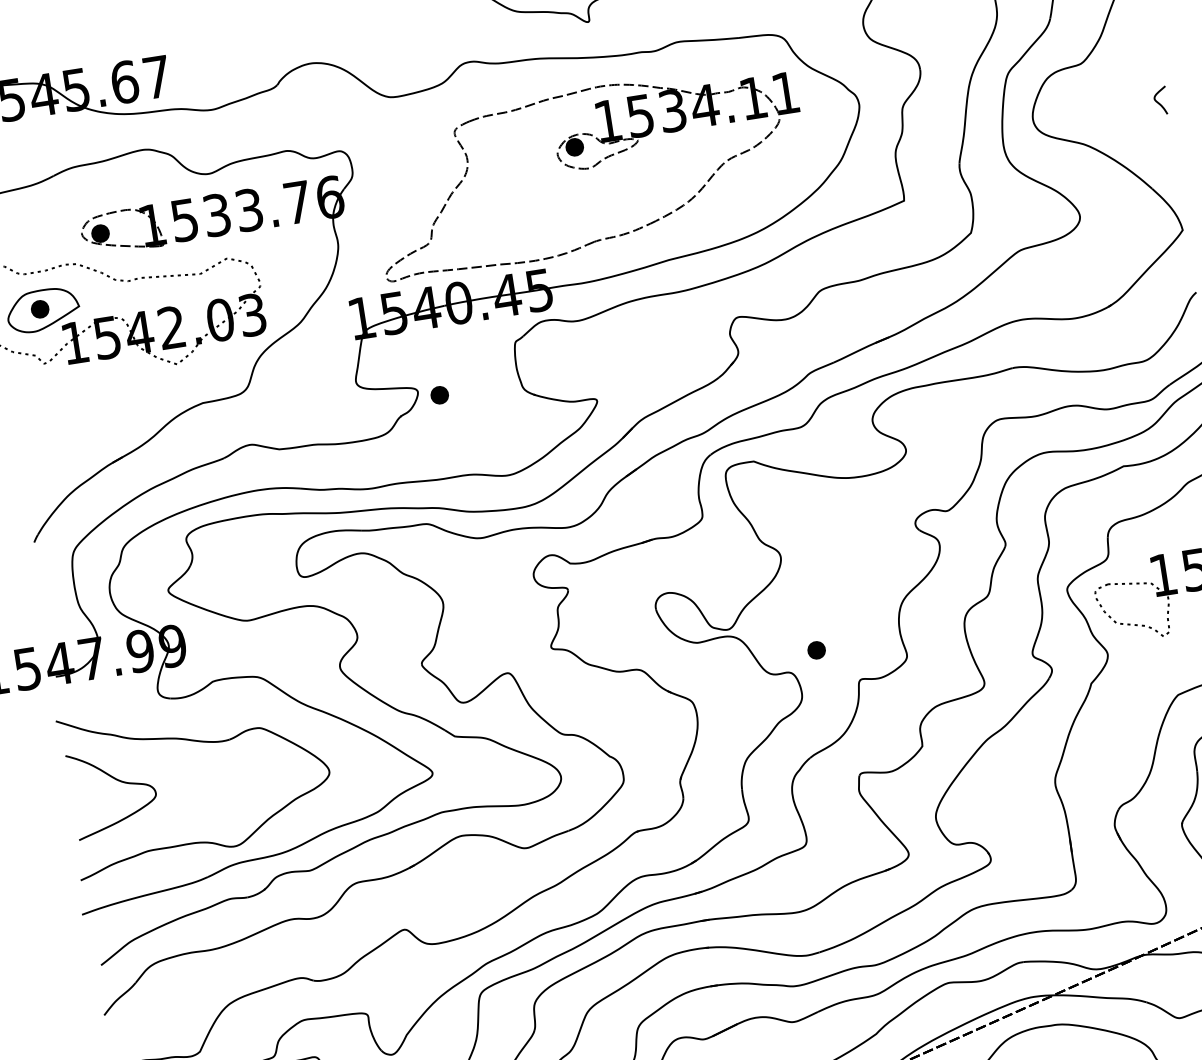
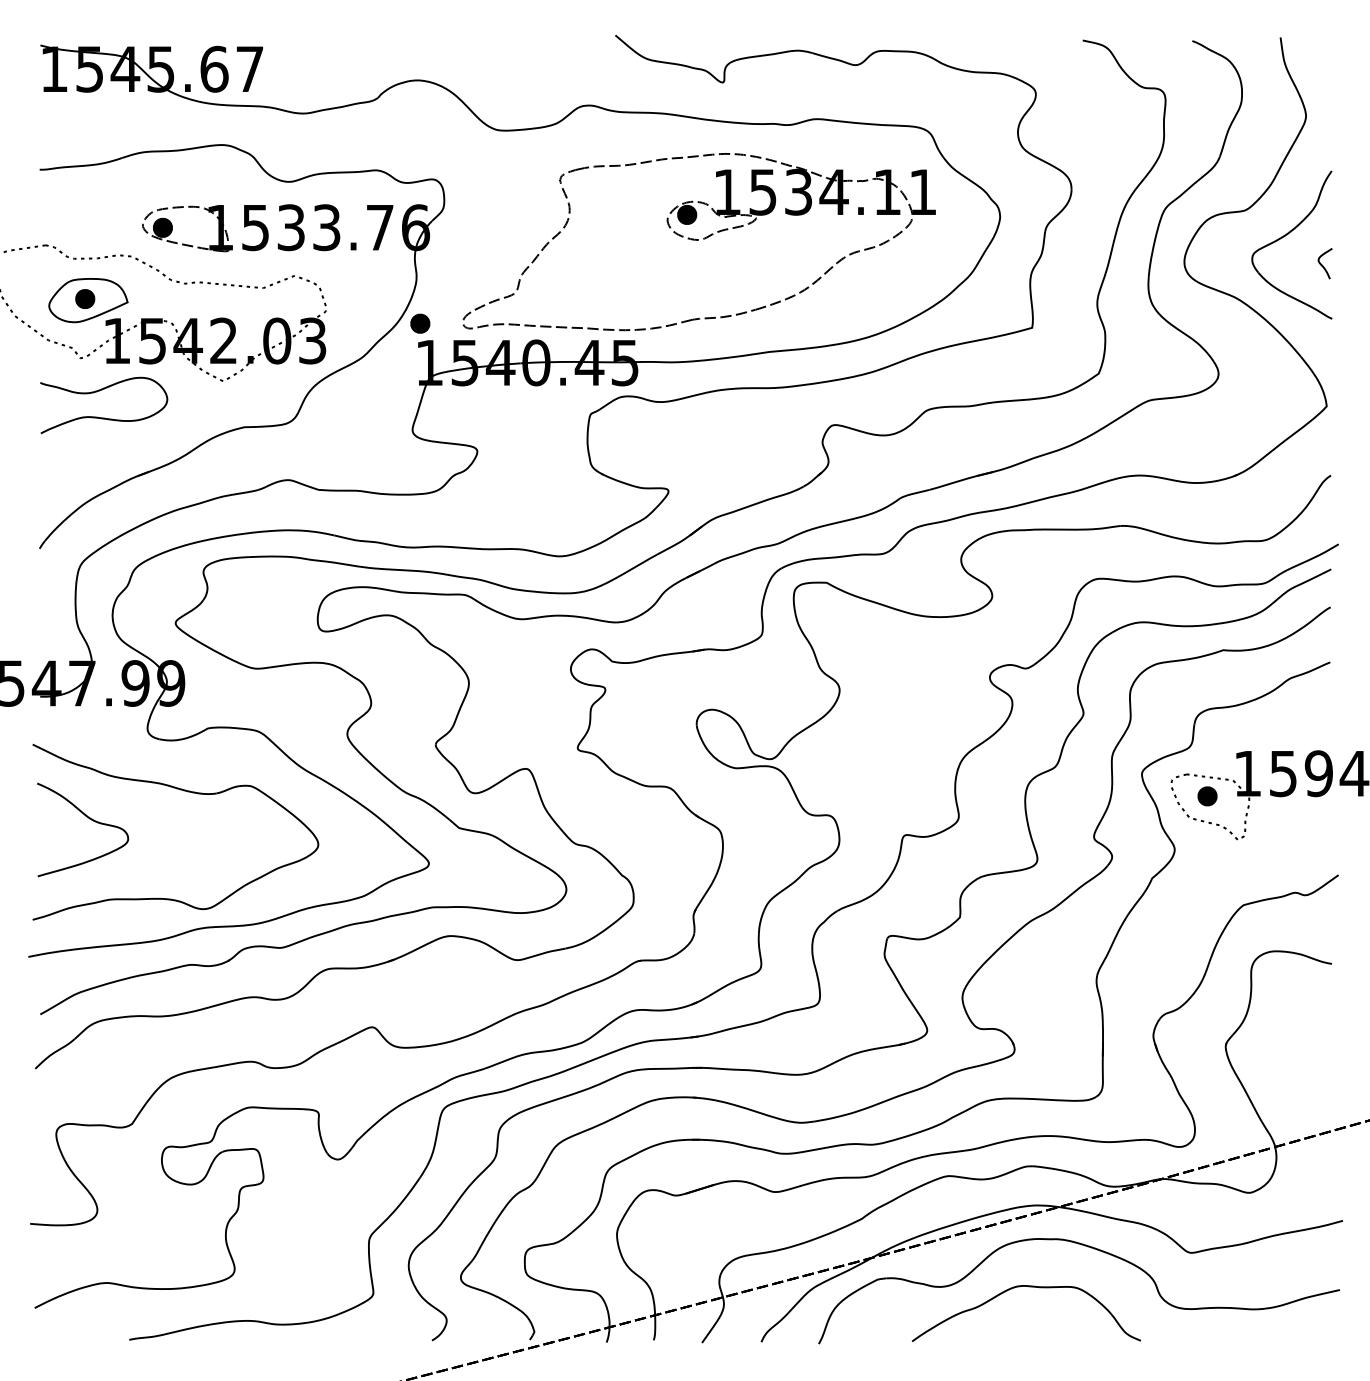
part: (1122, 80) -> (1287, 235), added
part: (439, 395) -> (420, 323), moved
curve: (74, 414) -> (104, 417), added
part: (816, 650) -> (1207, 796), moved

